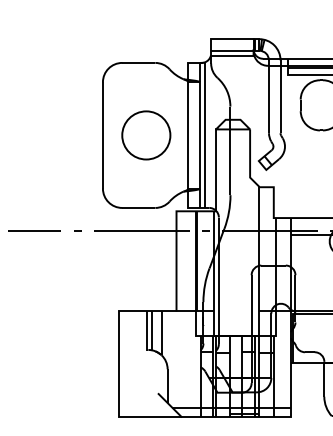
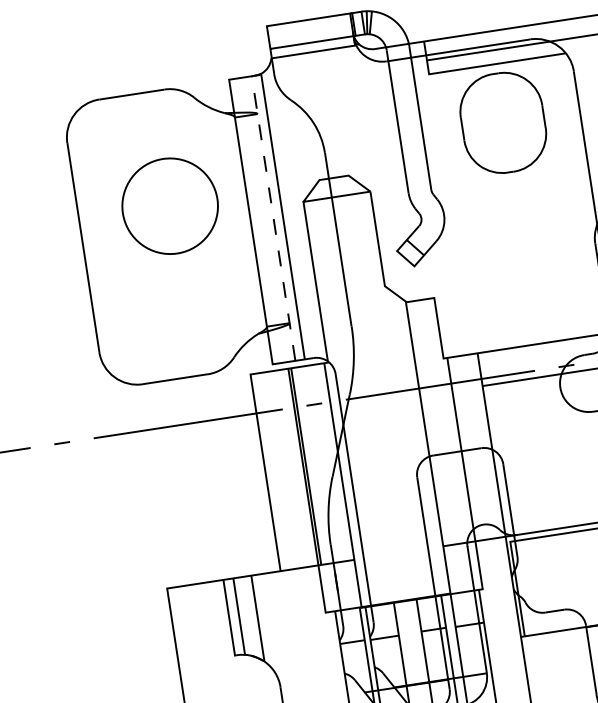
line: (199, 134) -> (272, 216), solid -> dashed
part: (146, 135) -> (170, 206), moved

